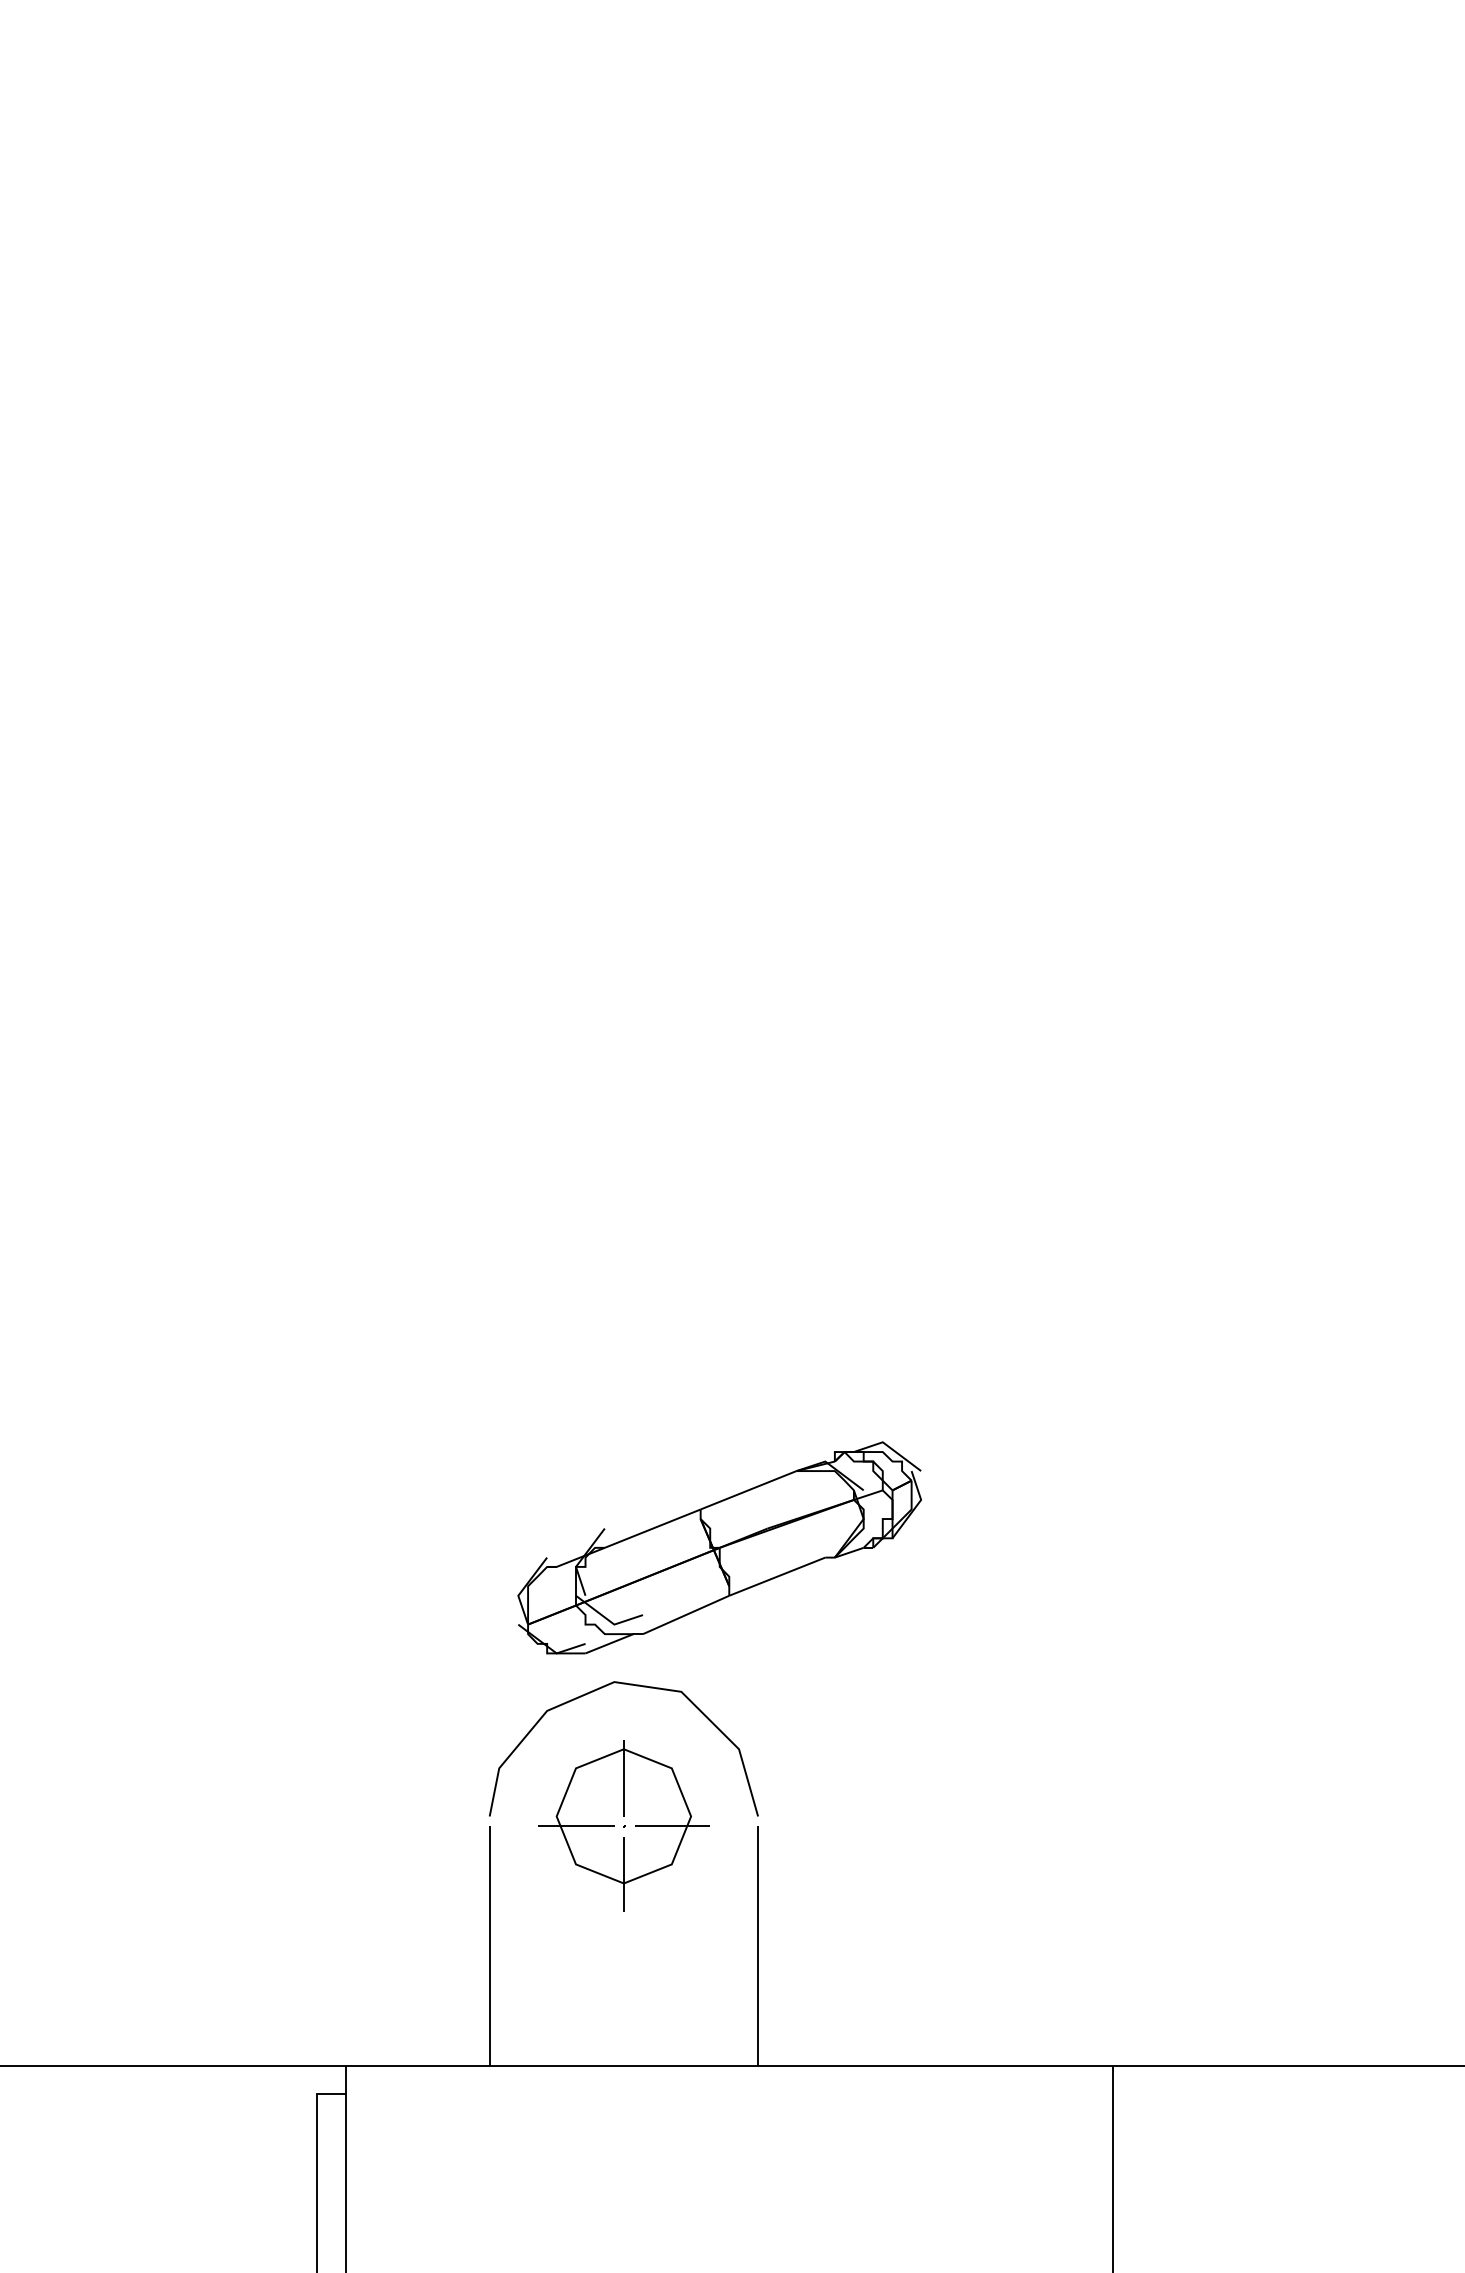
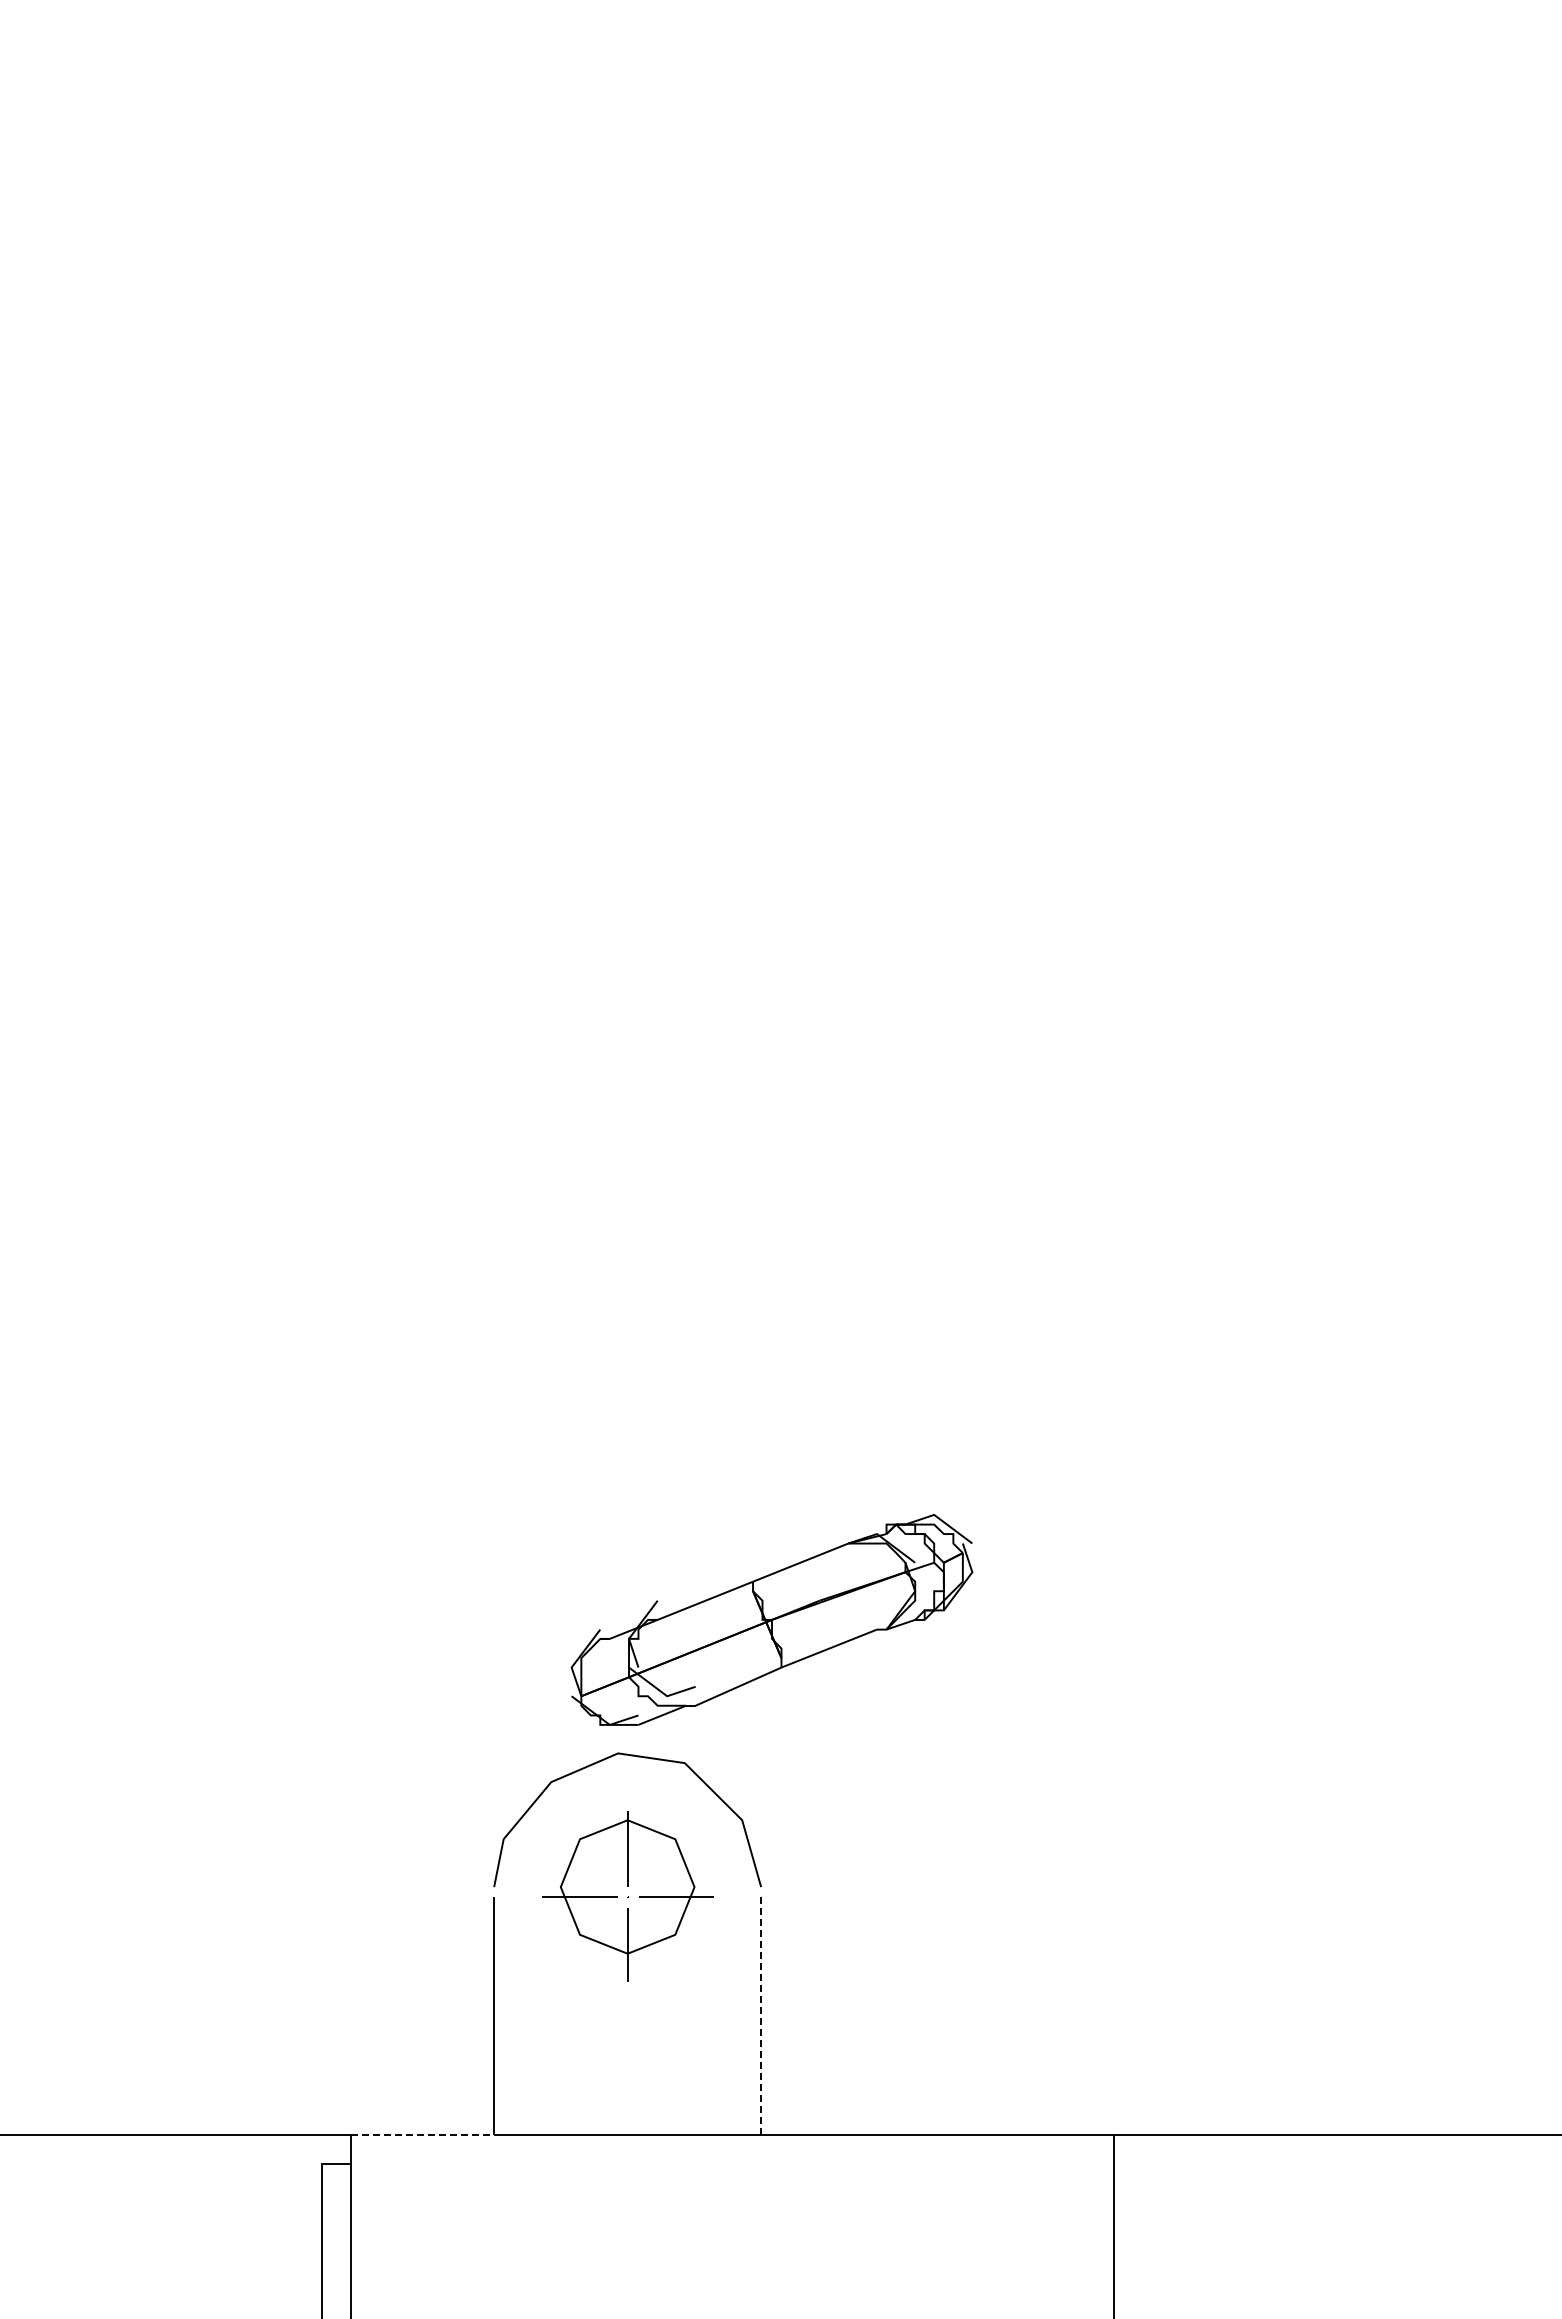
part: (719, 1547) -> (771, 1619), moved
line: (758, 1945) -> (761, 2015), solid -> dashed
line: (417, 2066) -> (422, 2135), solid -> dashed

